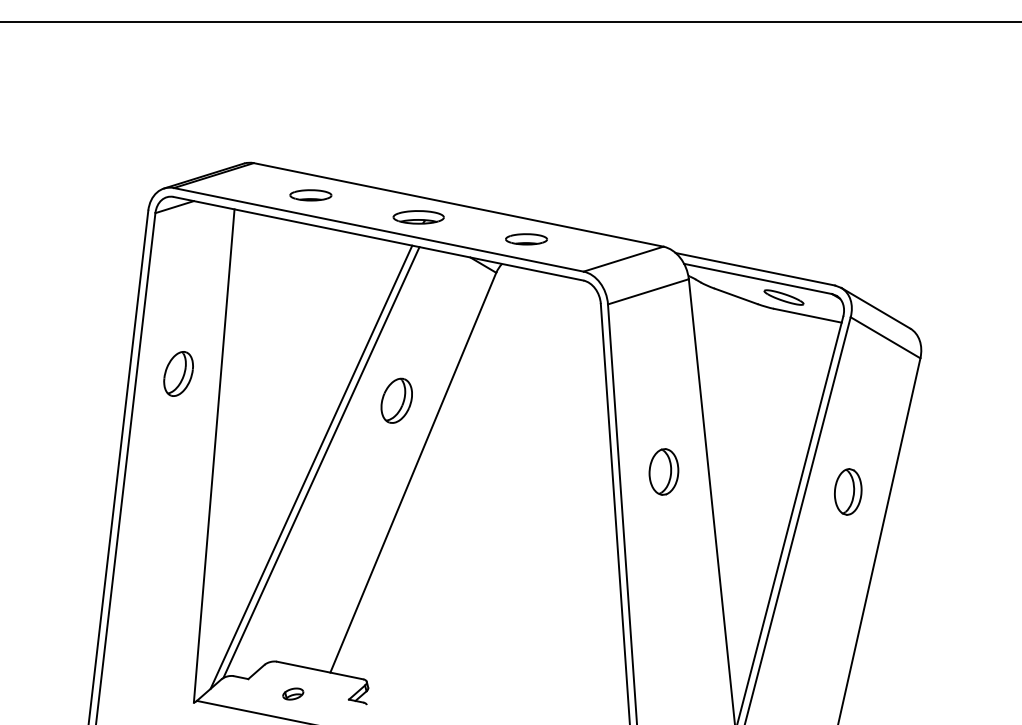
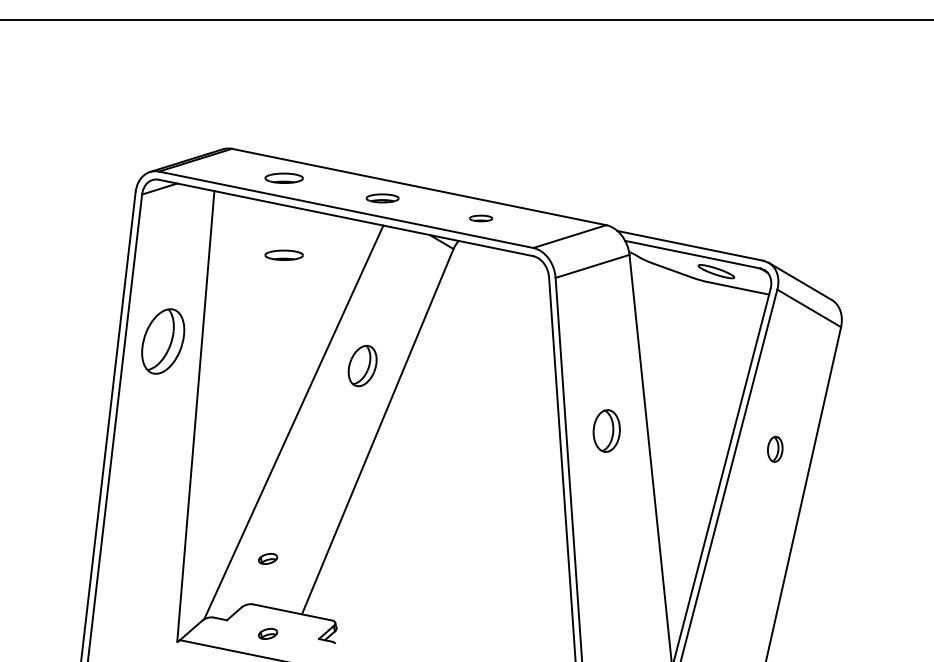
part: (418, 217) -> (382, 198), size x0.7
part: (525, 239) -> (480, 218), size x0.6
part: (310, 278) -> (283, 254), added
part: (178, 373) -> (163, 341), size x1.6
line: (311, 467) -> (284, 426), removed
part: (848, 492) -> (775, 449), size x0.6
part: (293, 611) -> (268, 558), added

